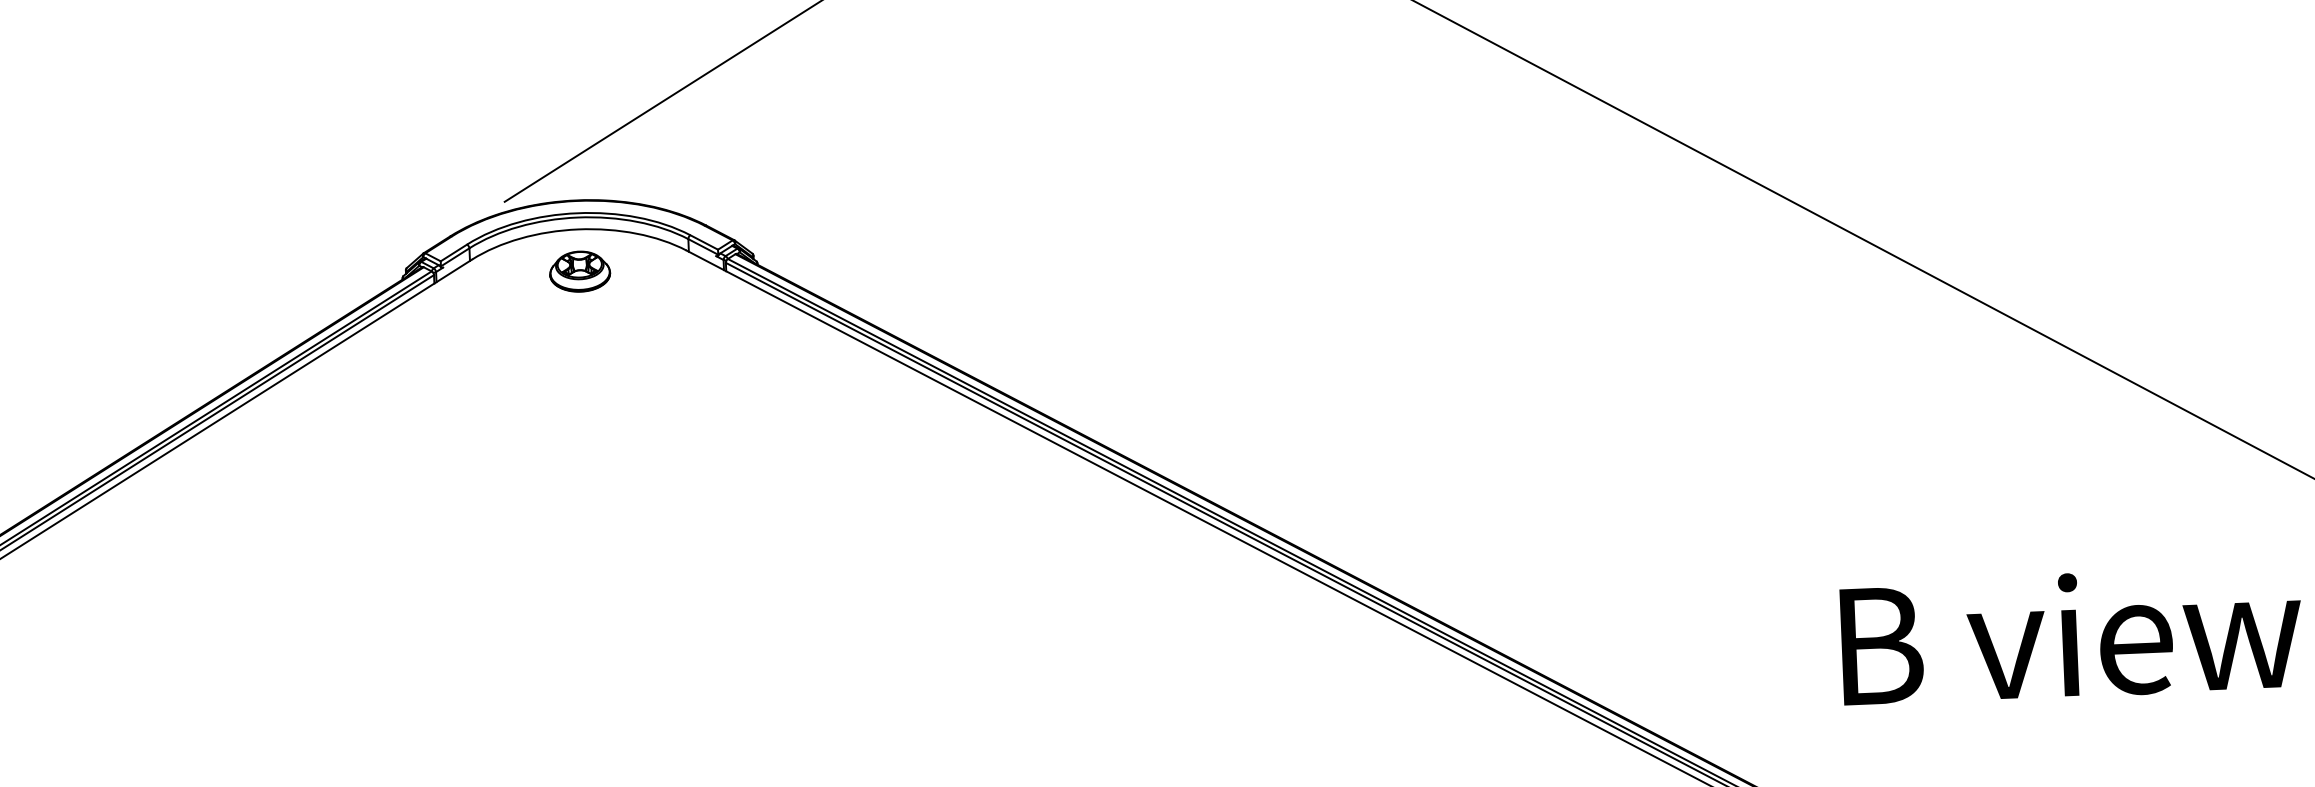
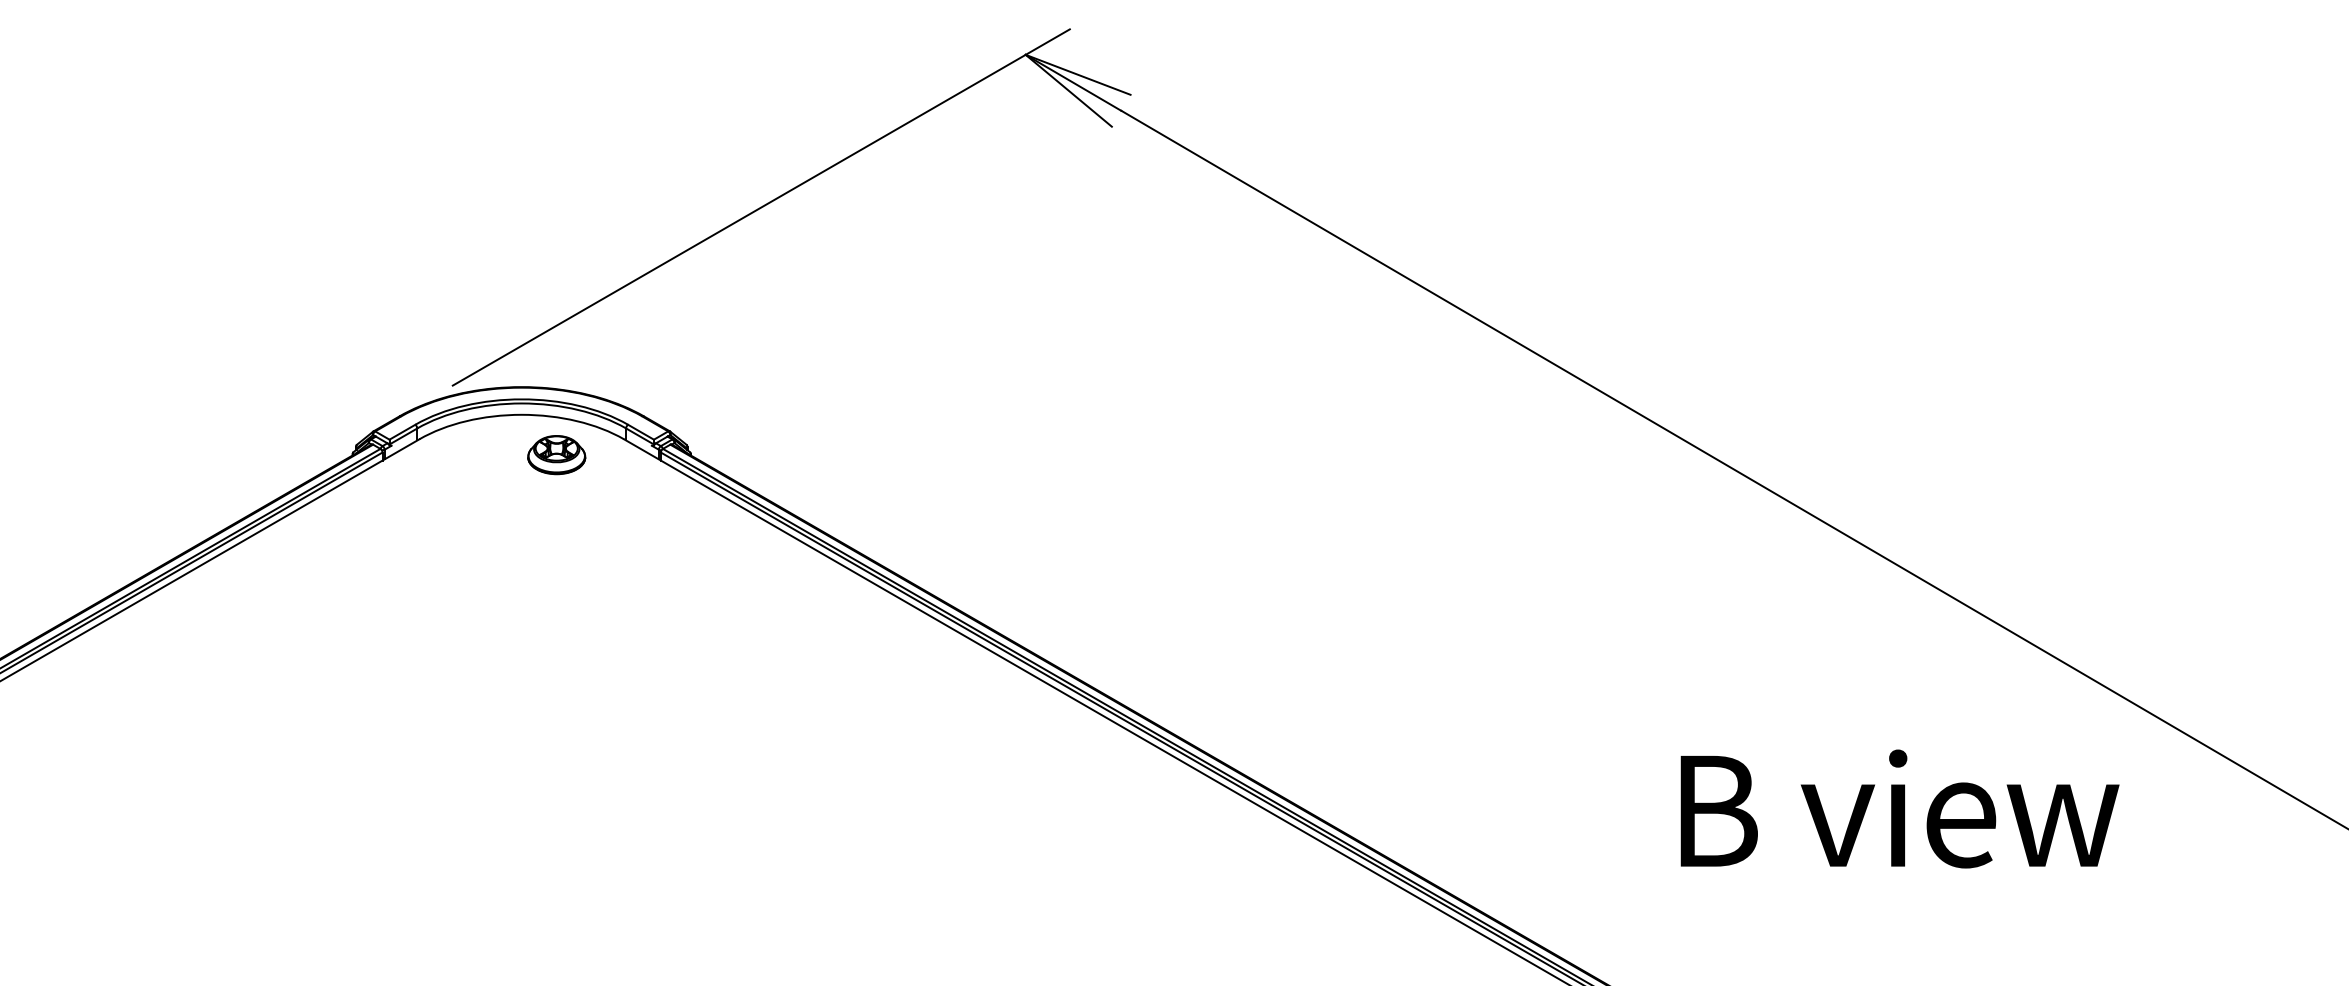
part: (579, 272) -> (556, 455), moved
text: (2071, 635) -> (1899, 808), moved

